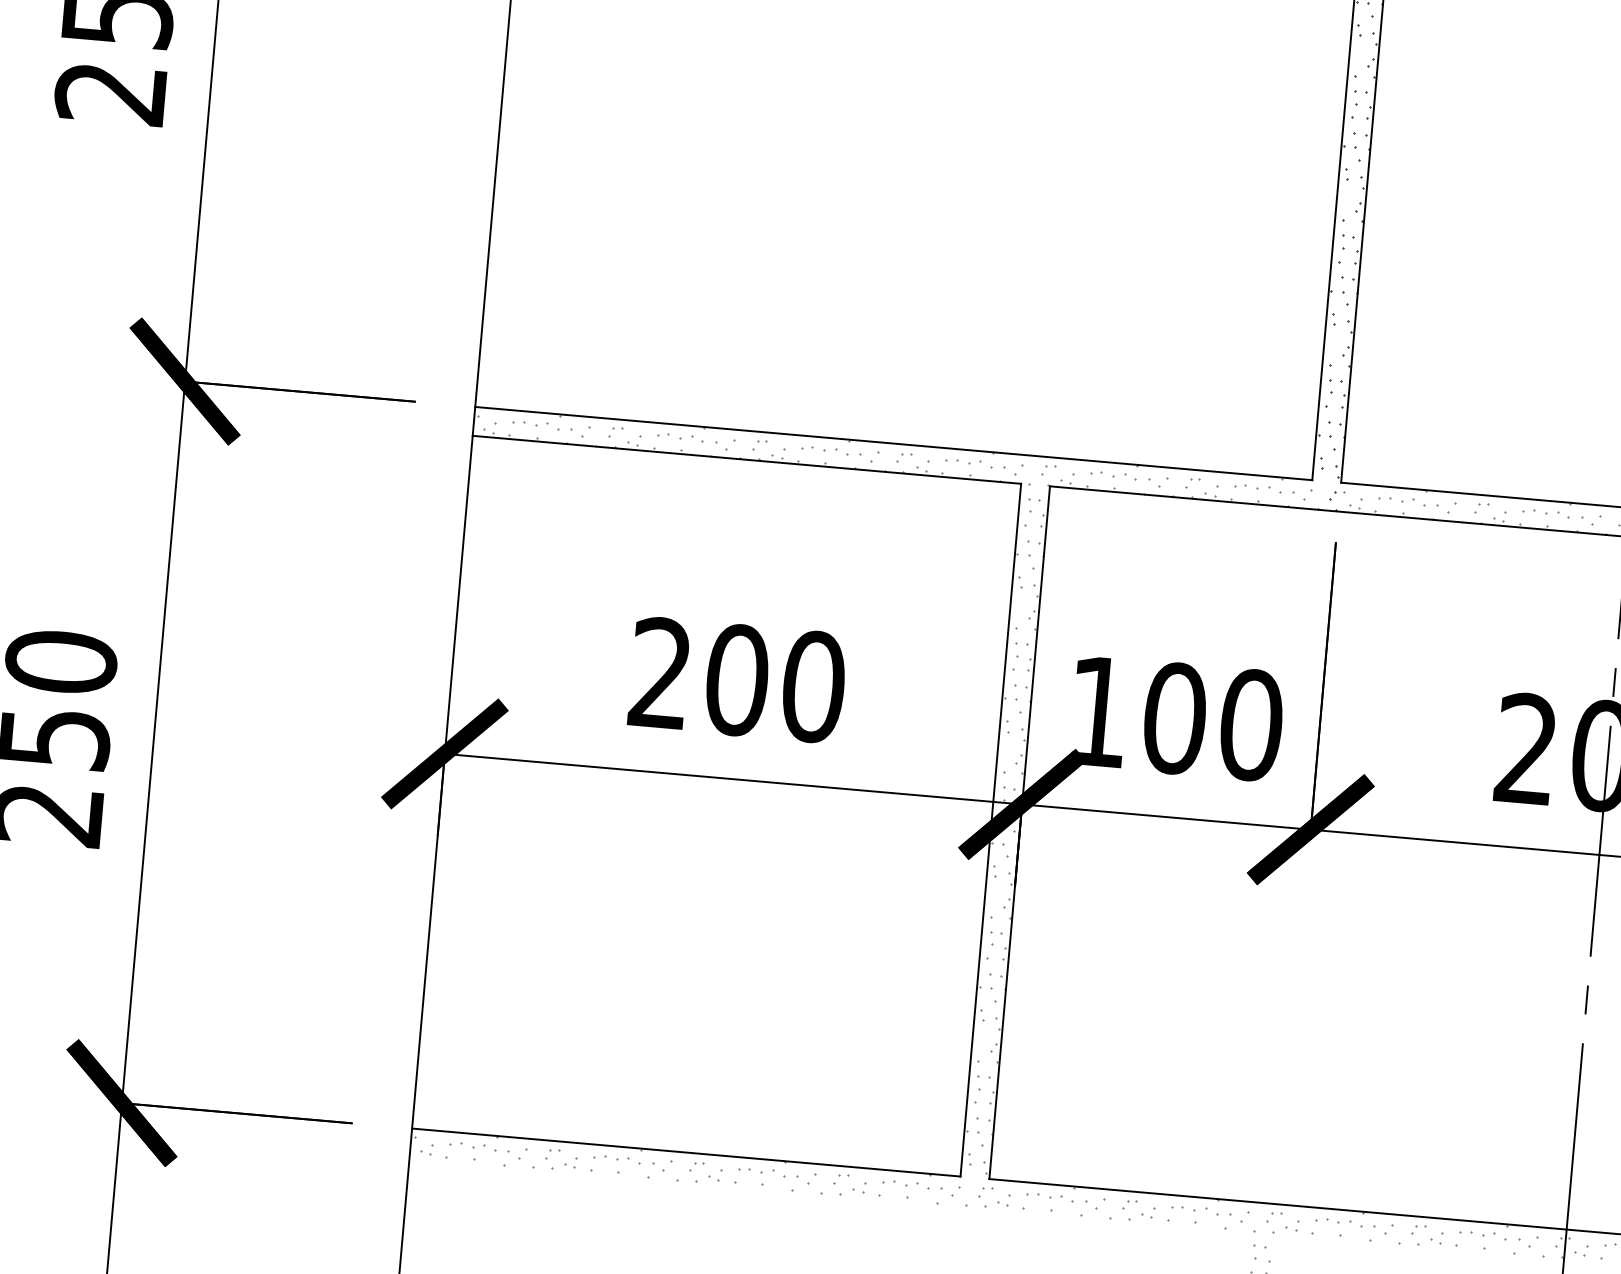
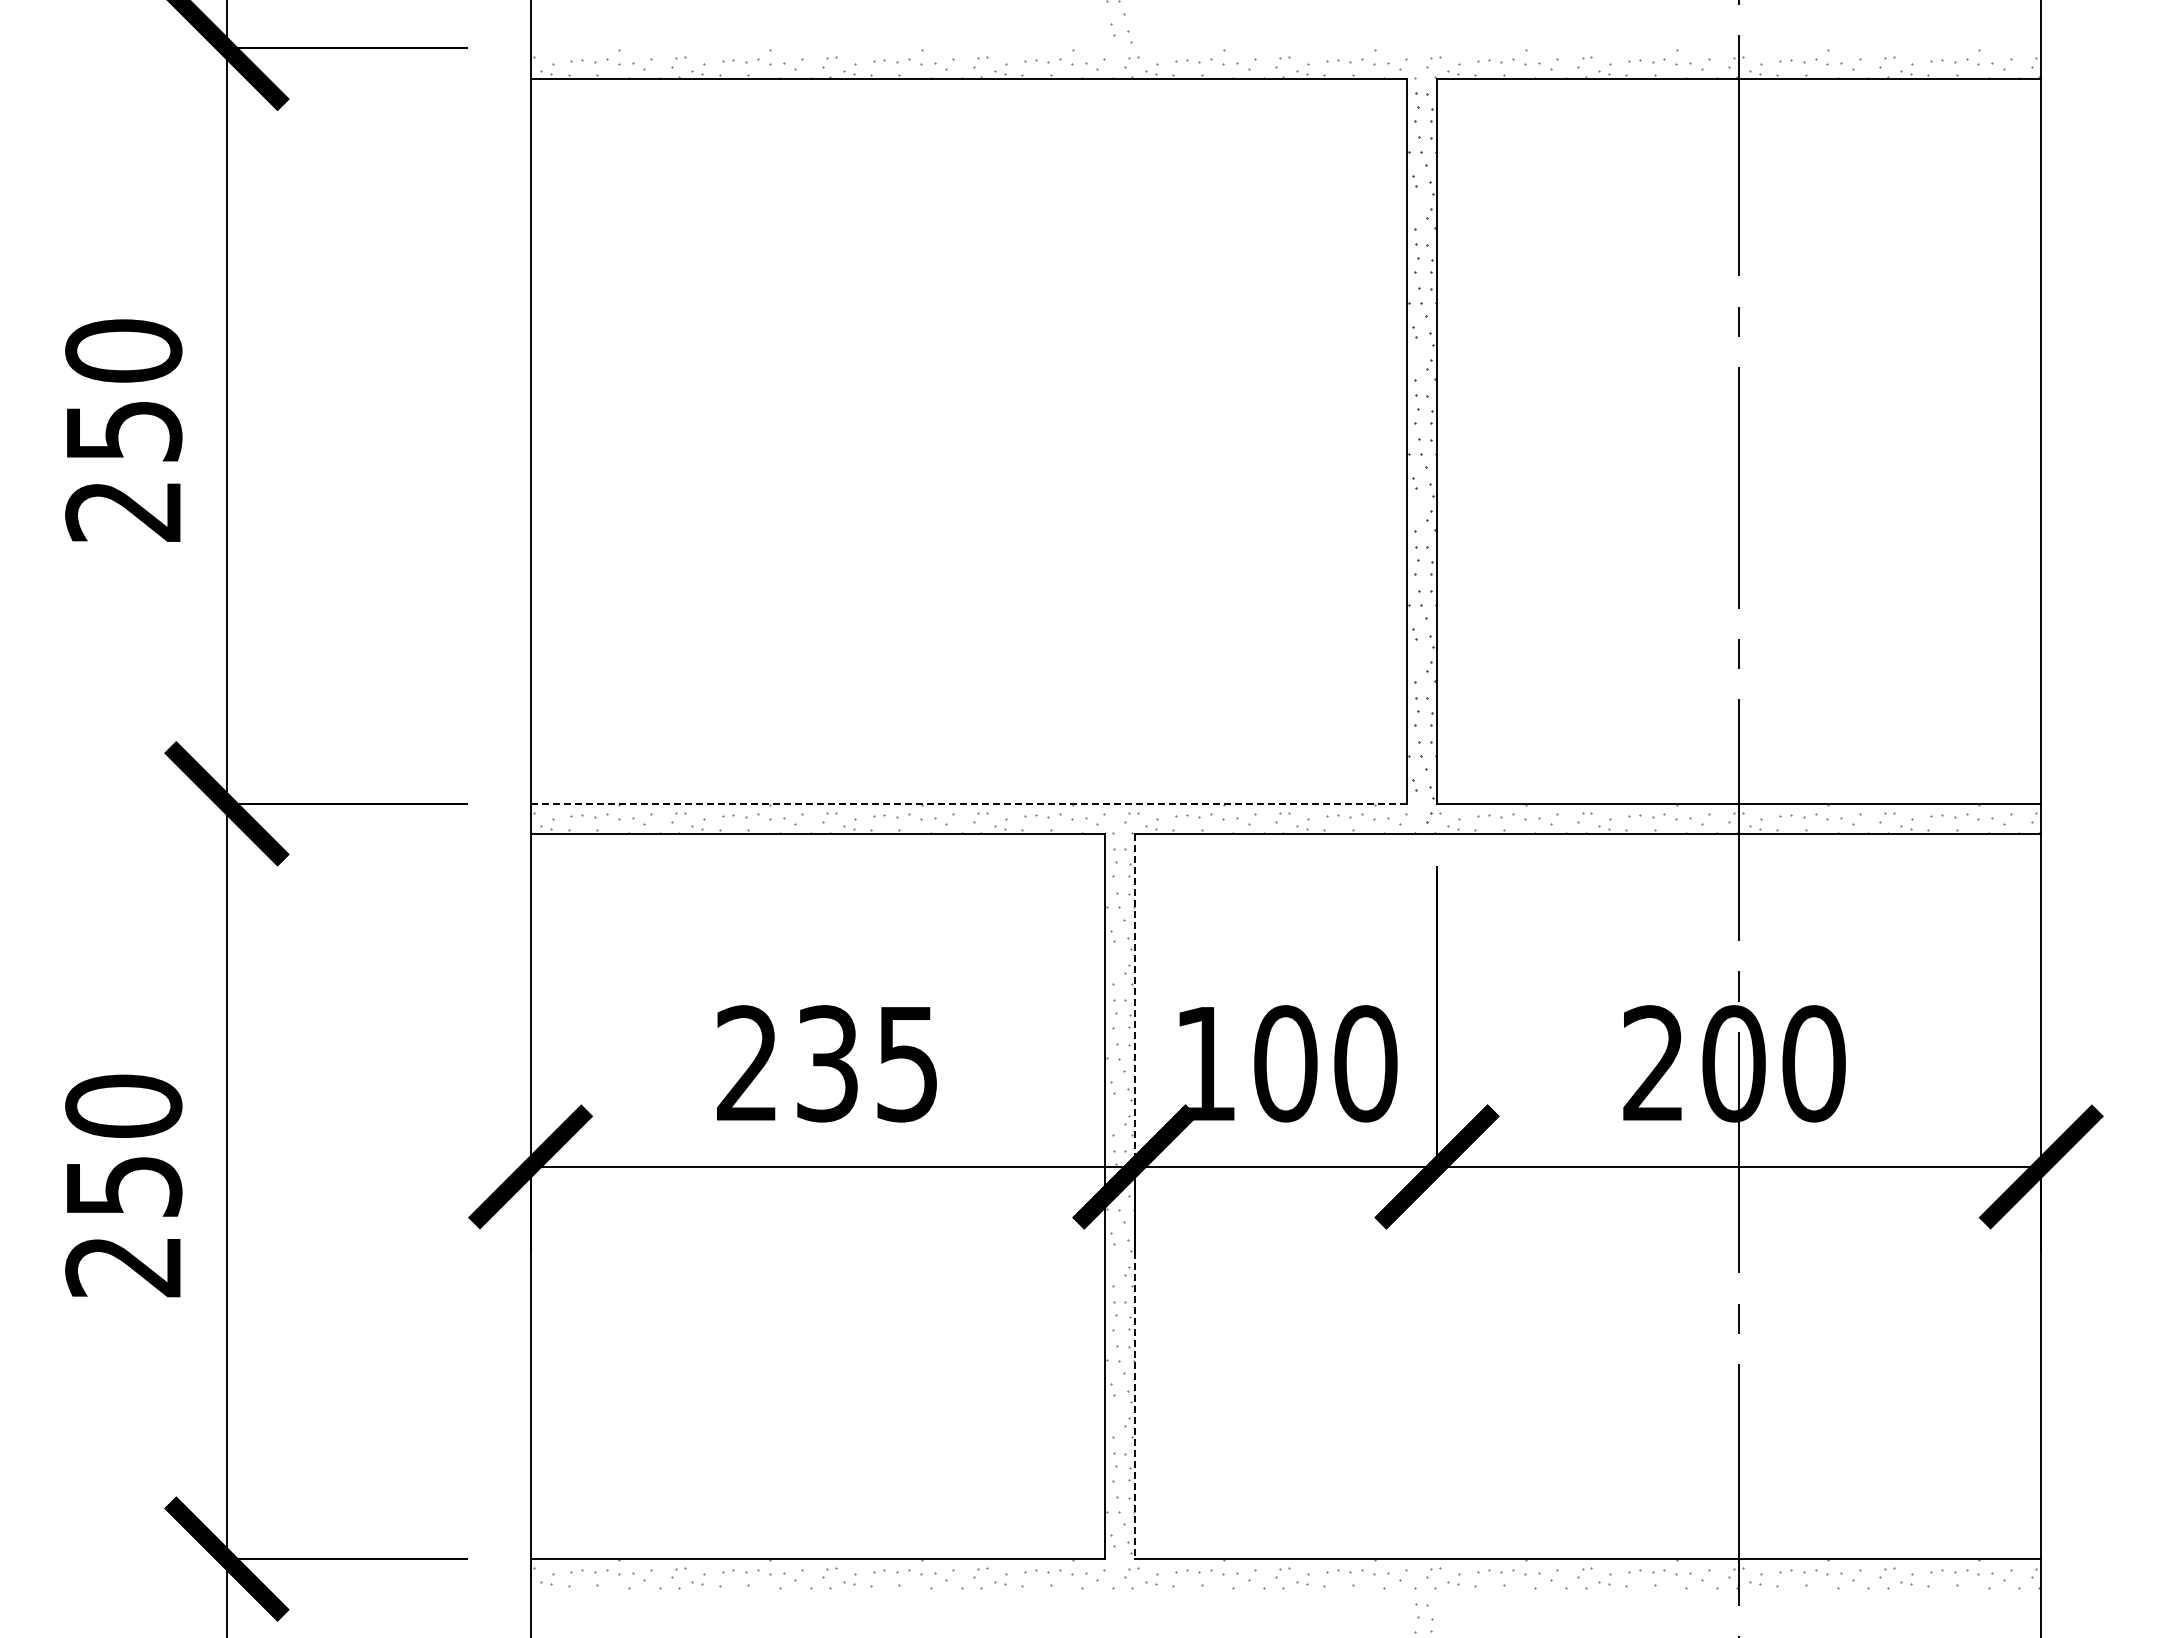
line: (893, 443) -> (968, 803), solid -> dashed
text: (775, 683) -> (867, 1063), 200 -> 235
line: (1019, 832) -> (1134, 1196), solid -> dashed

